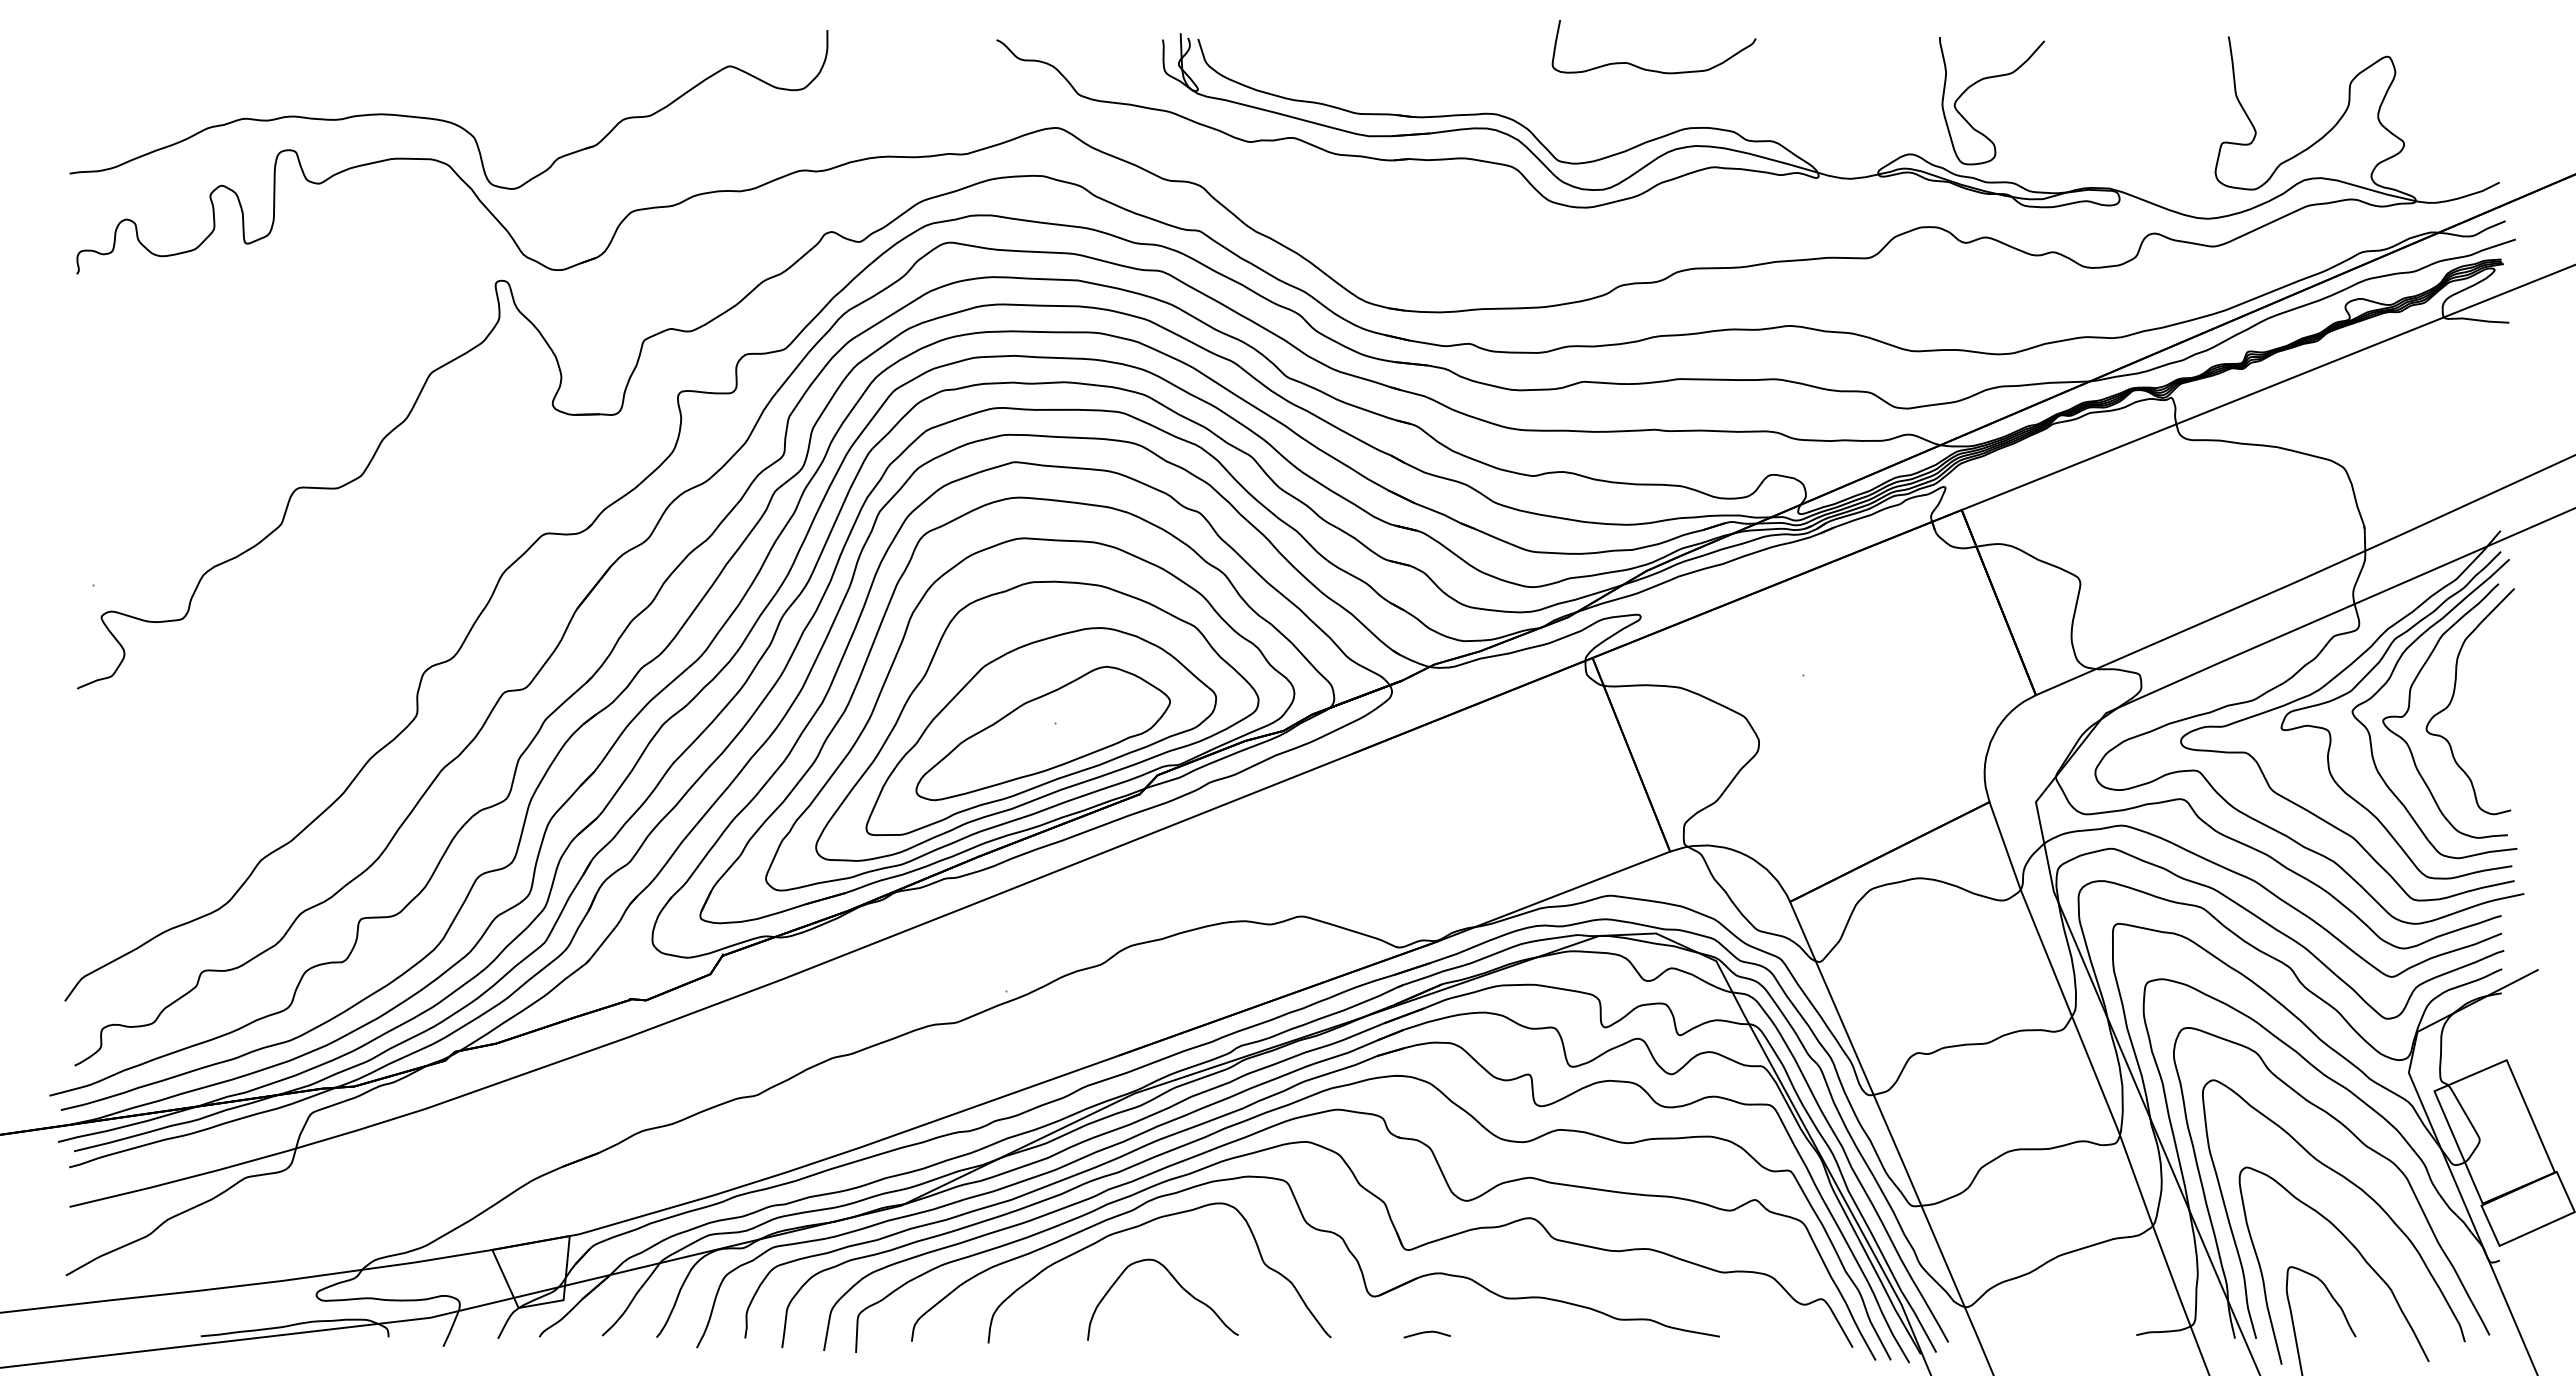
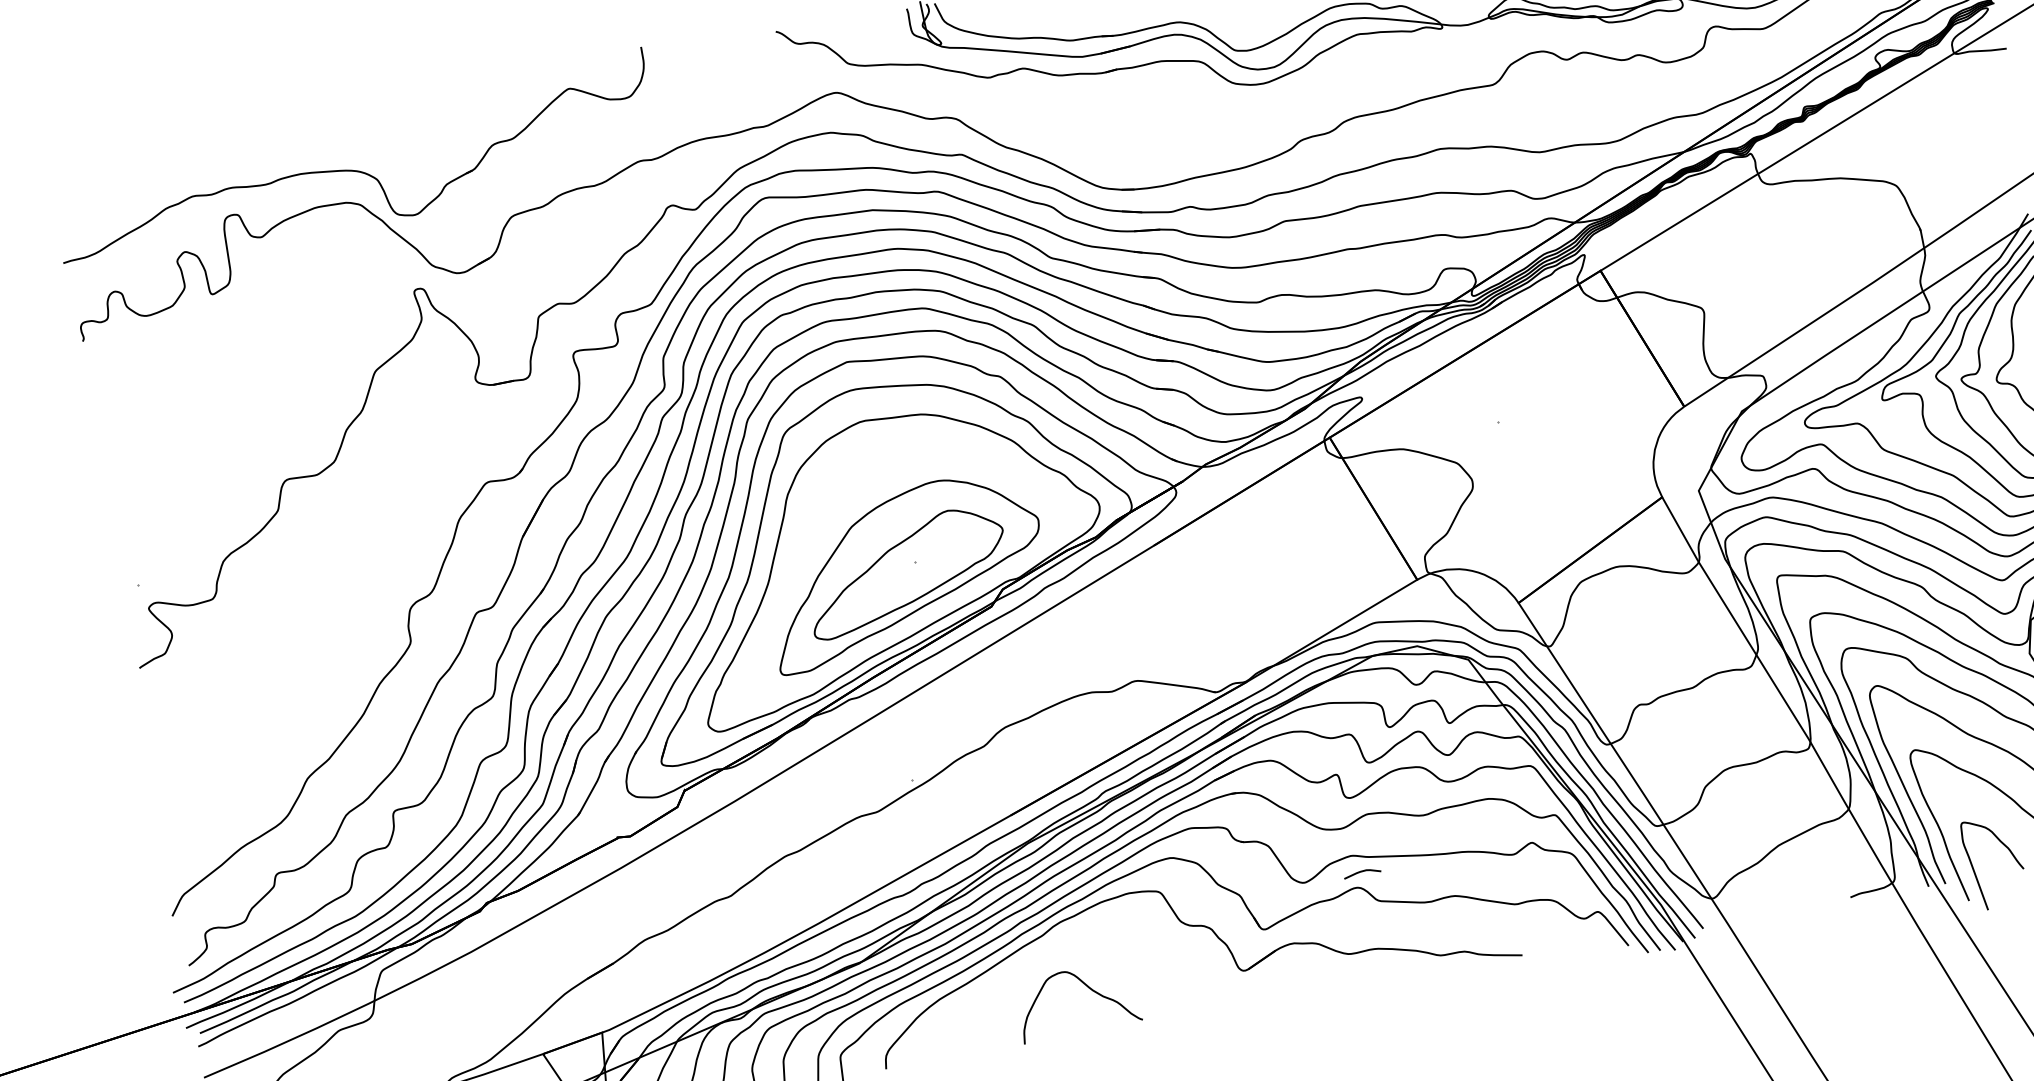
part: (1037, 720) -> (900, 562), removed
curve: (1143, 1225) -> (1053, 946), removed
curve: (1426, 1333) -> (1361, 872), moved

